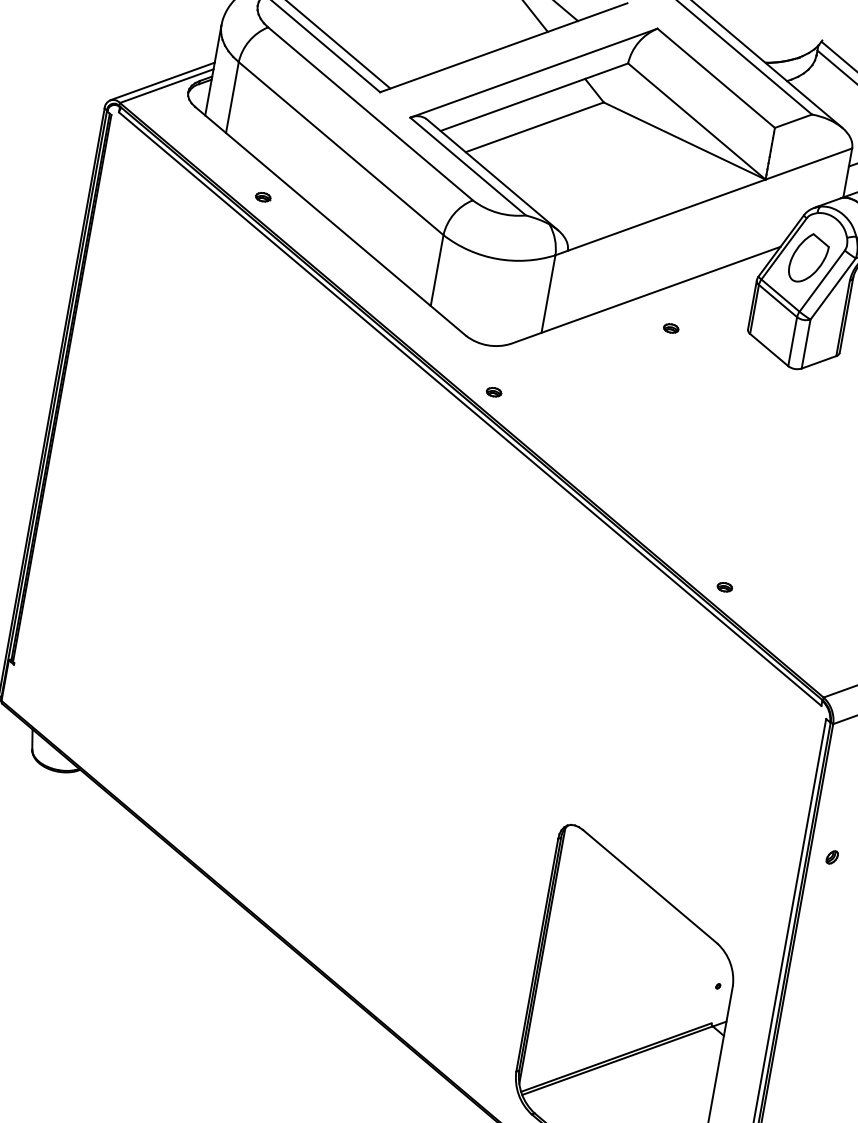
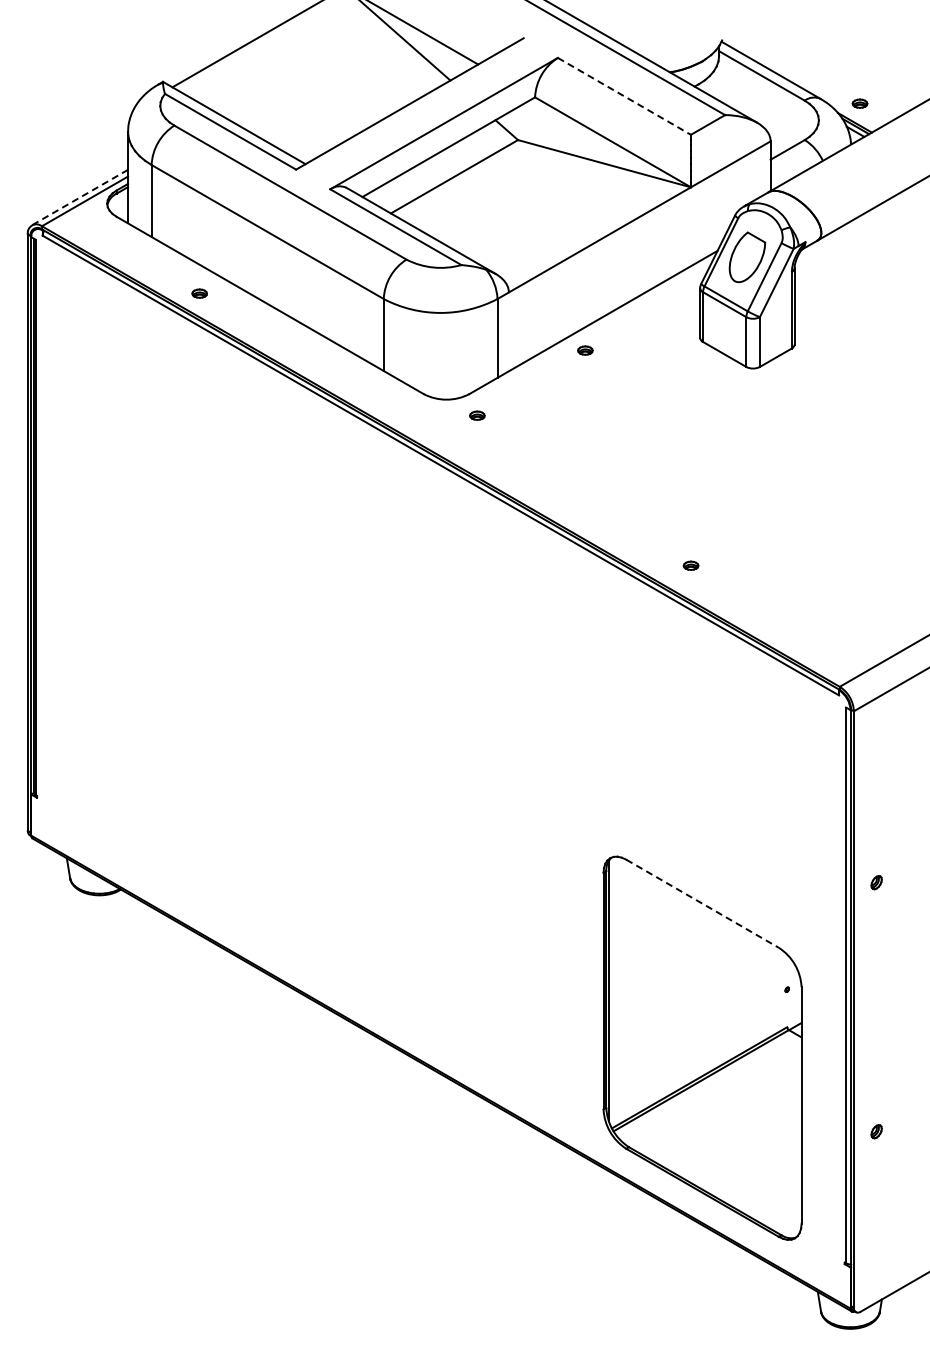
line: (716, 78) -> (624, 96), solid -> dashed
line: (162, 81) -> (79, 197), solid -> dashed
part: (671, 328) -> (585, 350), moved
part: (494, 392) -> (477, 415), moved
part: (724, 586) -> (690, 565), moved
part: (832, 857) -> (876, 882), moved
line: (650, 887) -> (703, 904), solid -> dashed

